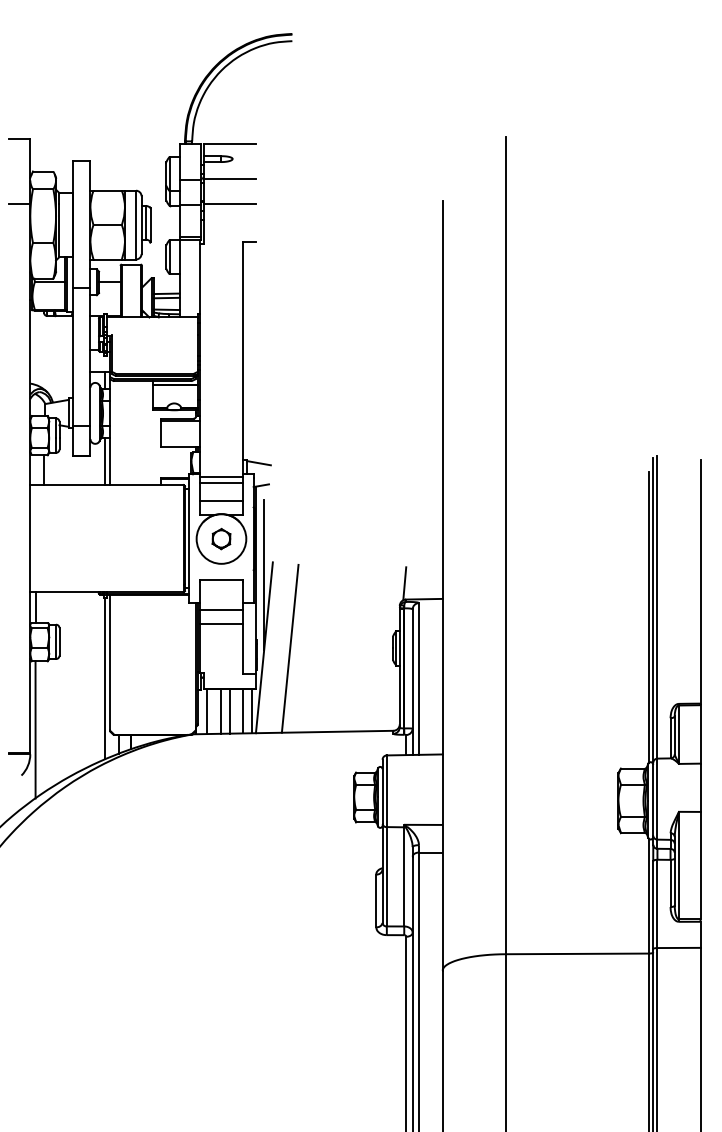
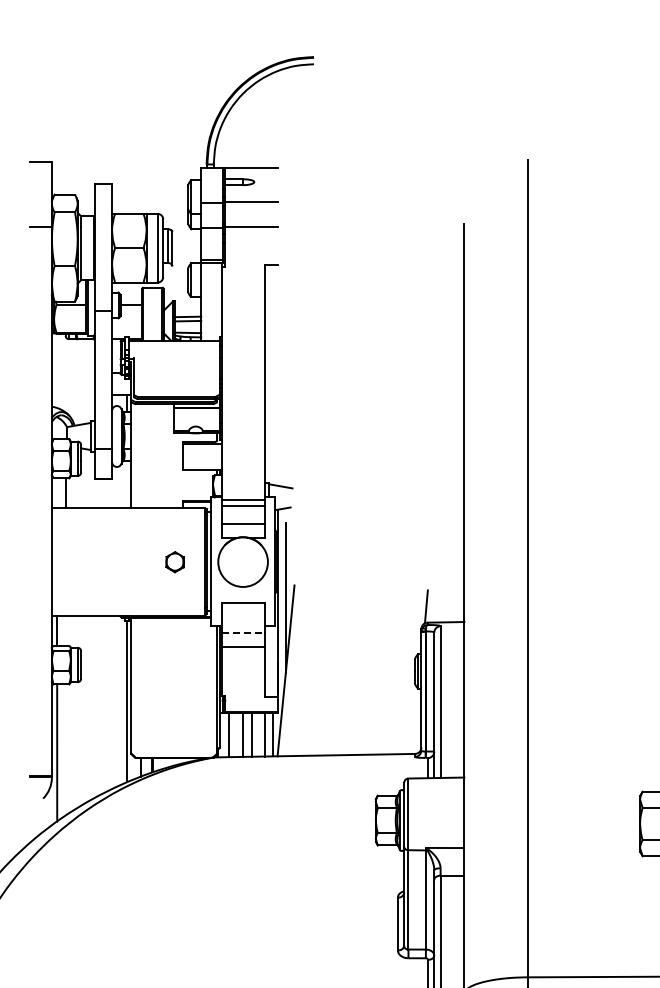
line: (105, 461) -> (127, 484), removed
part: (221, 538) -> (175, 561), moved
line: (221, 609) -> (243, 632), solid -> dashed
line: (289, 648) -> (311, 671), removed

